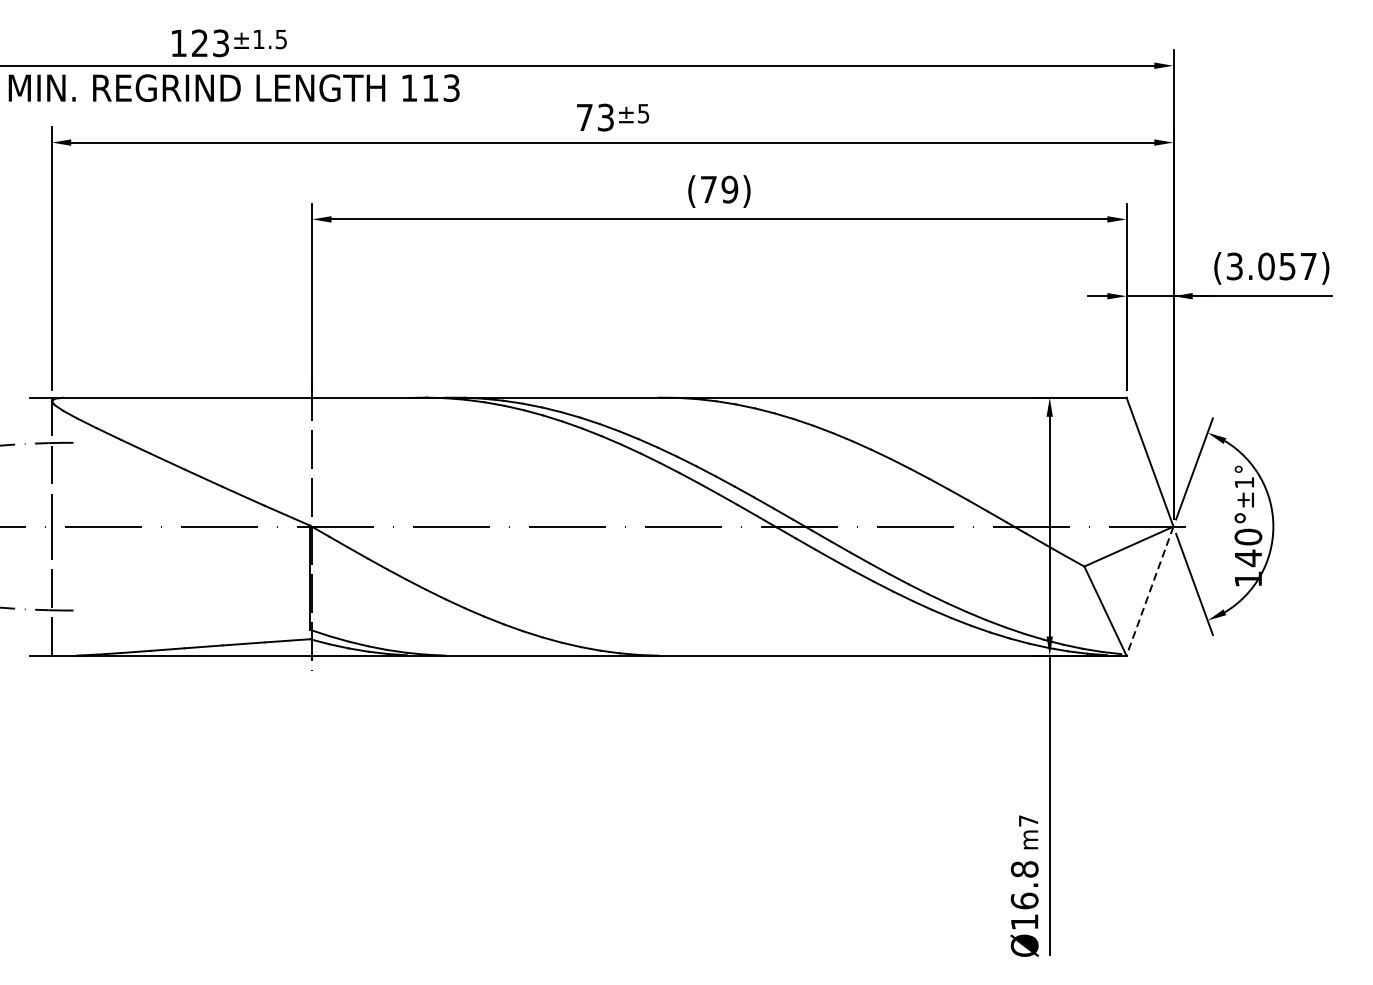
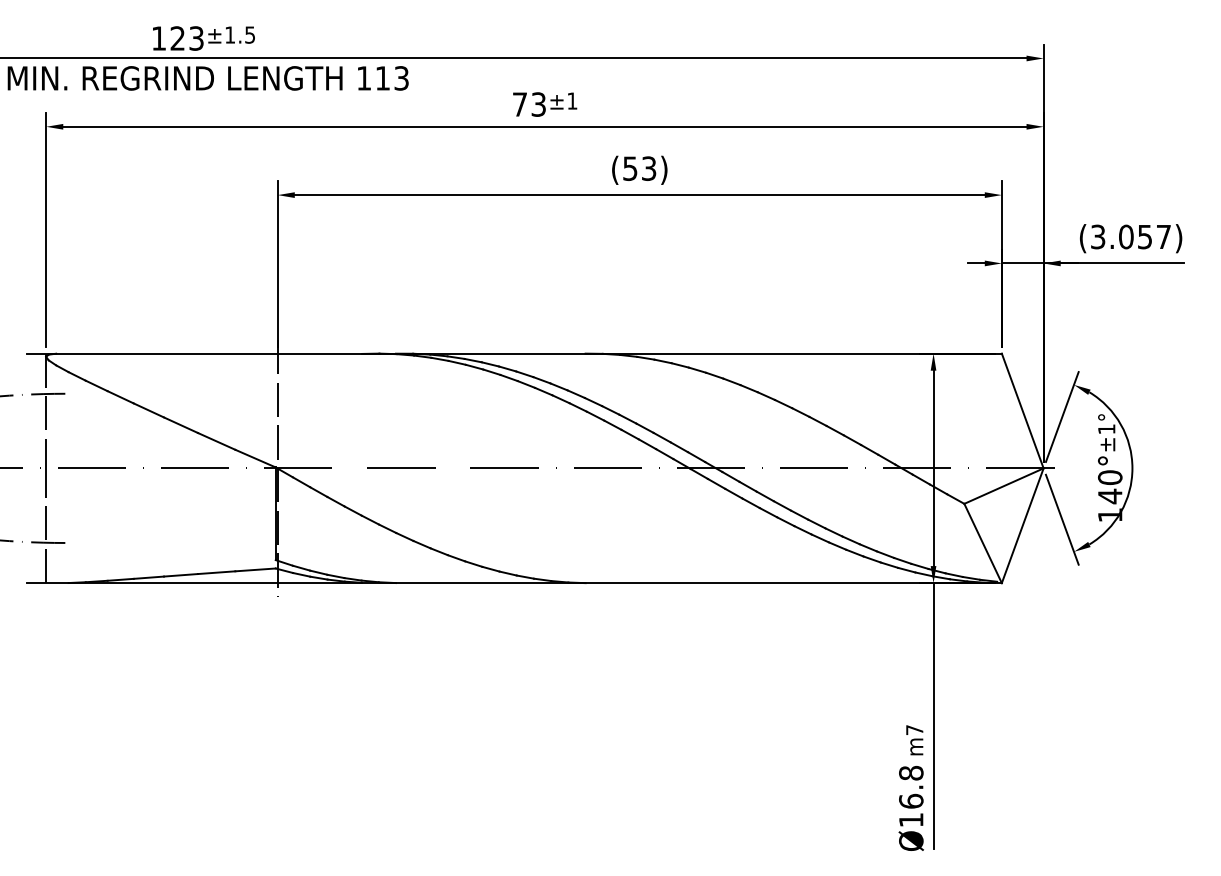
text: (643, 113) -> (572, 100), ±5 -> ±1
text: (719, 189) -> (639, 168), (79) -> (53)
line: (1149, 592) -> (1022, 526), dashed -> solid

